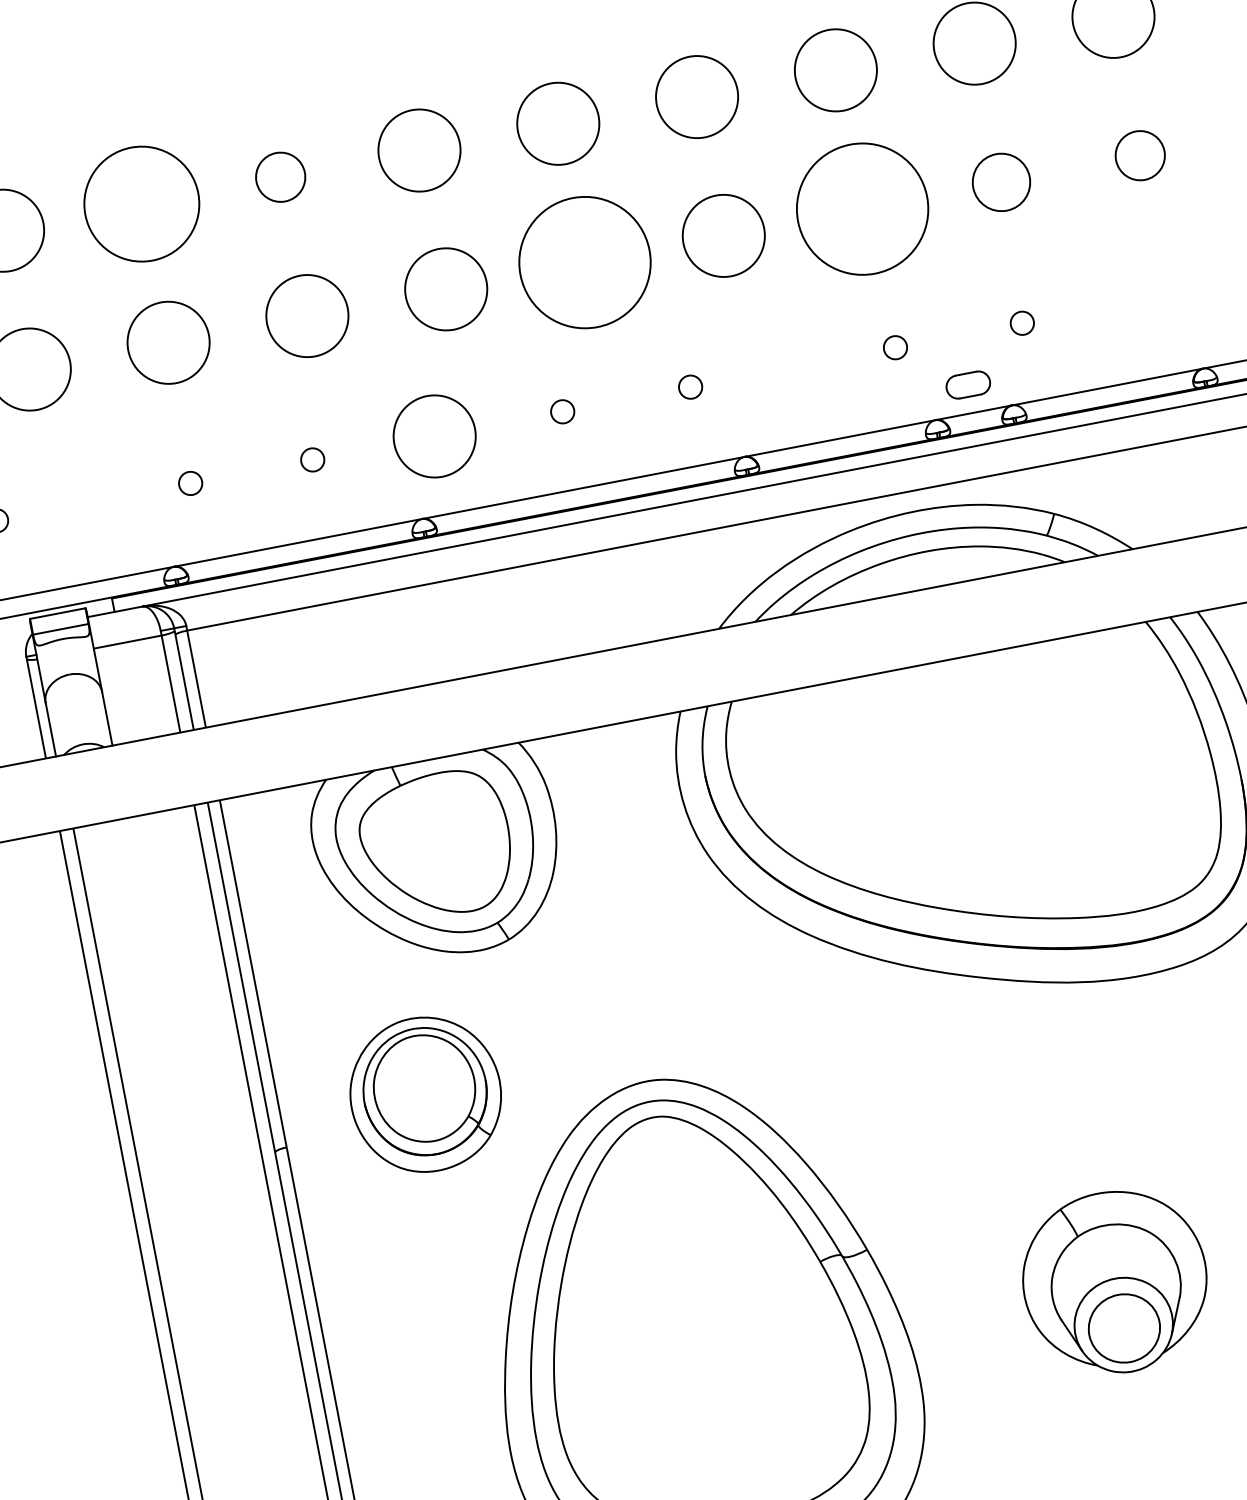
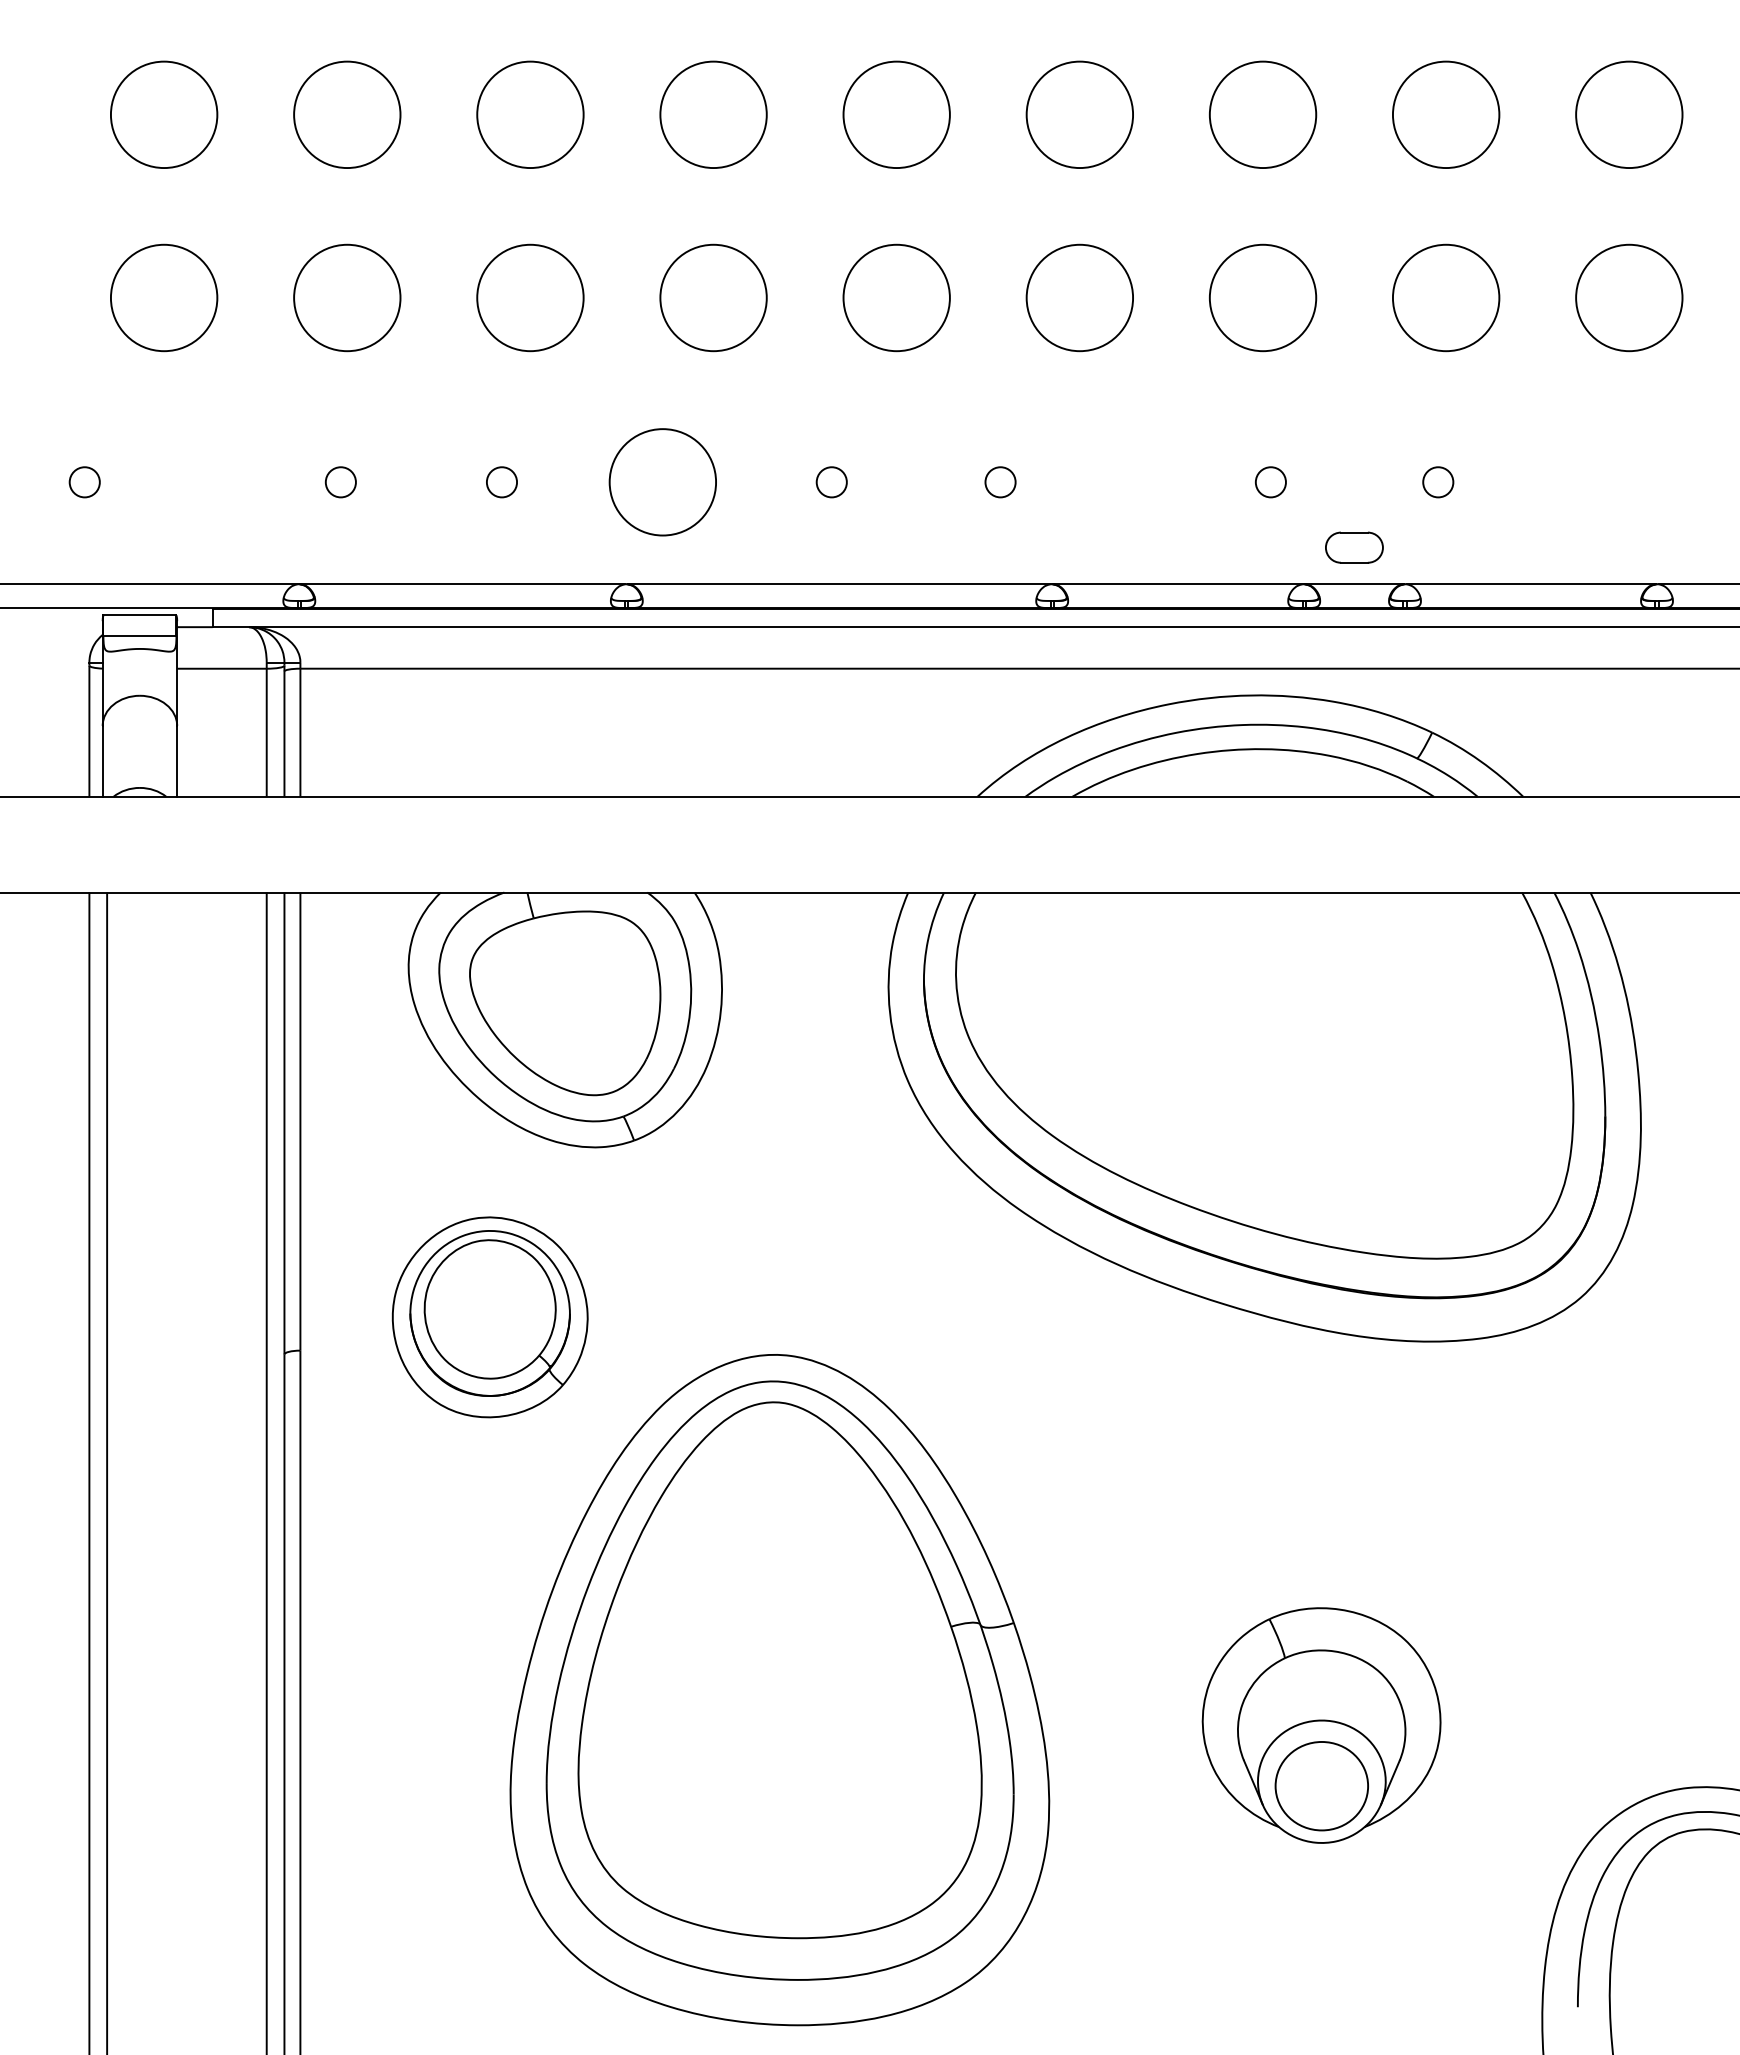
circle: (1140, 155) -> (1629, 297), size x1.67
circle: (280, 177) -> (530, 114), size x1.67
circle: (1001, 182) -> (1446, 297), size x1.43
circle: (141, 203) -> (347, 114), size x0.71
circle: (862, 208) -> (1262, 297), size x0.62
circle: (584, 262) -> (896, 297), size x0.62

